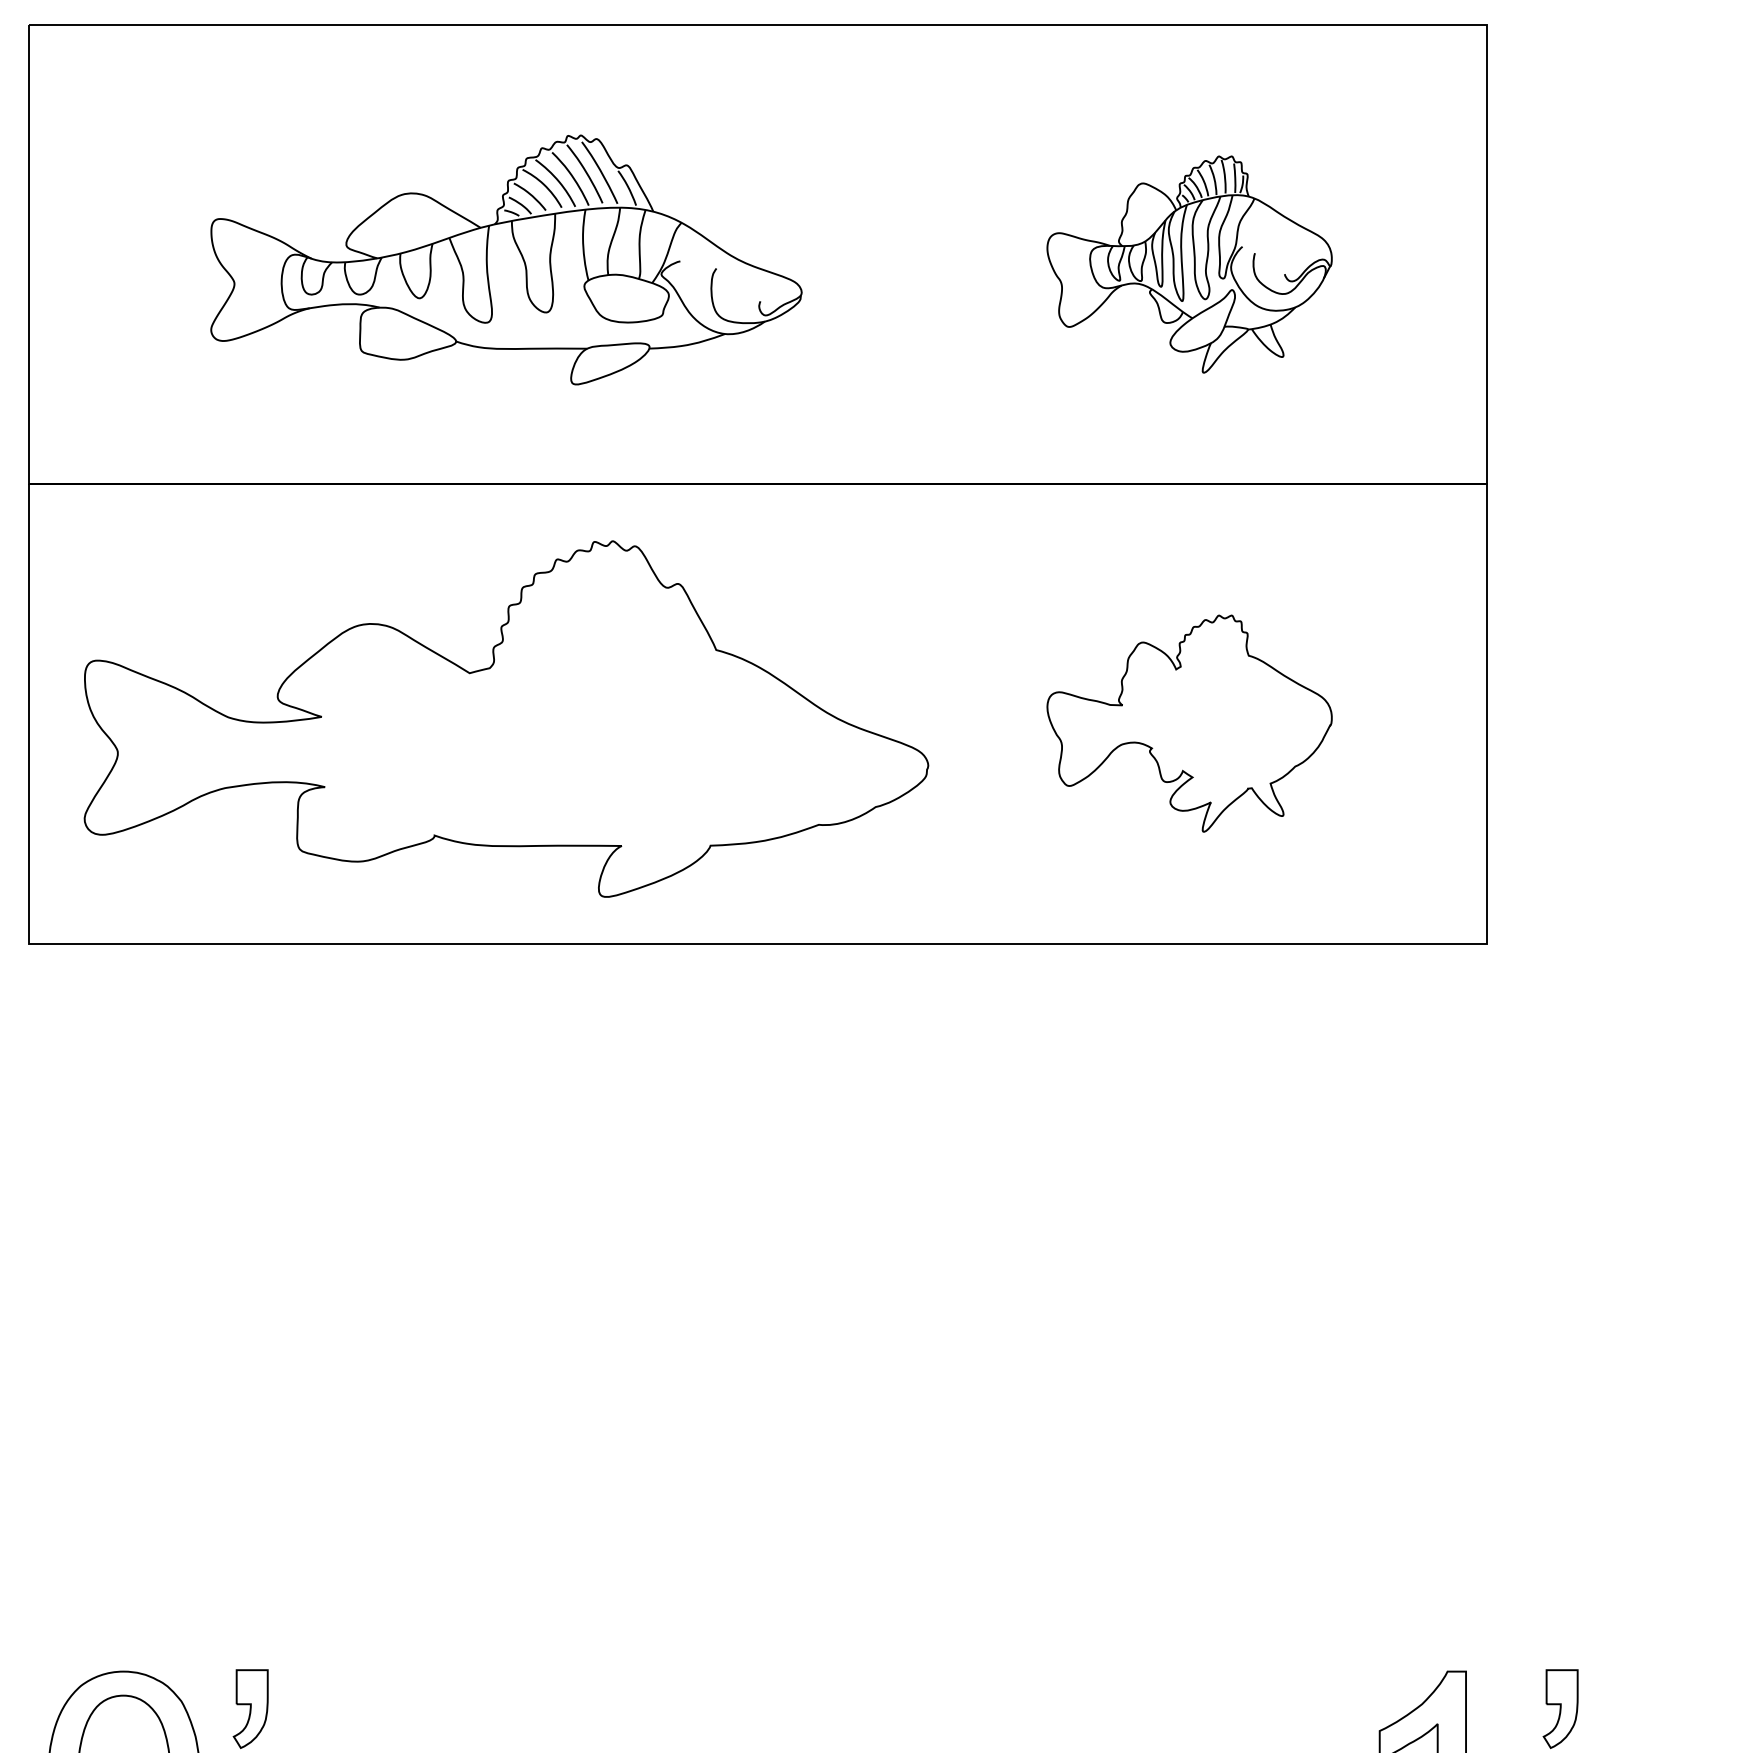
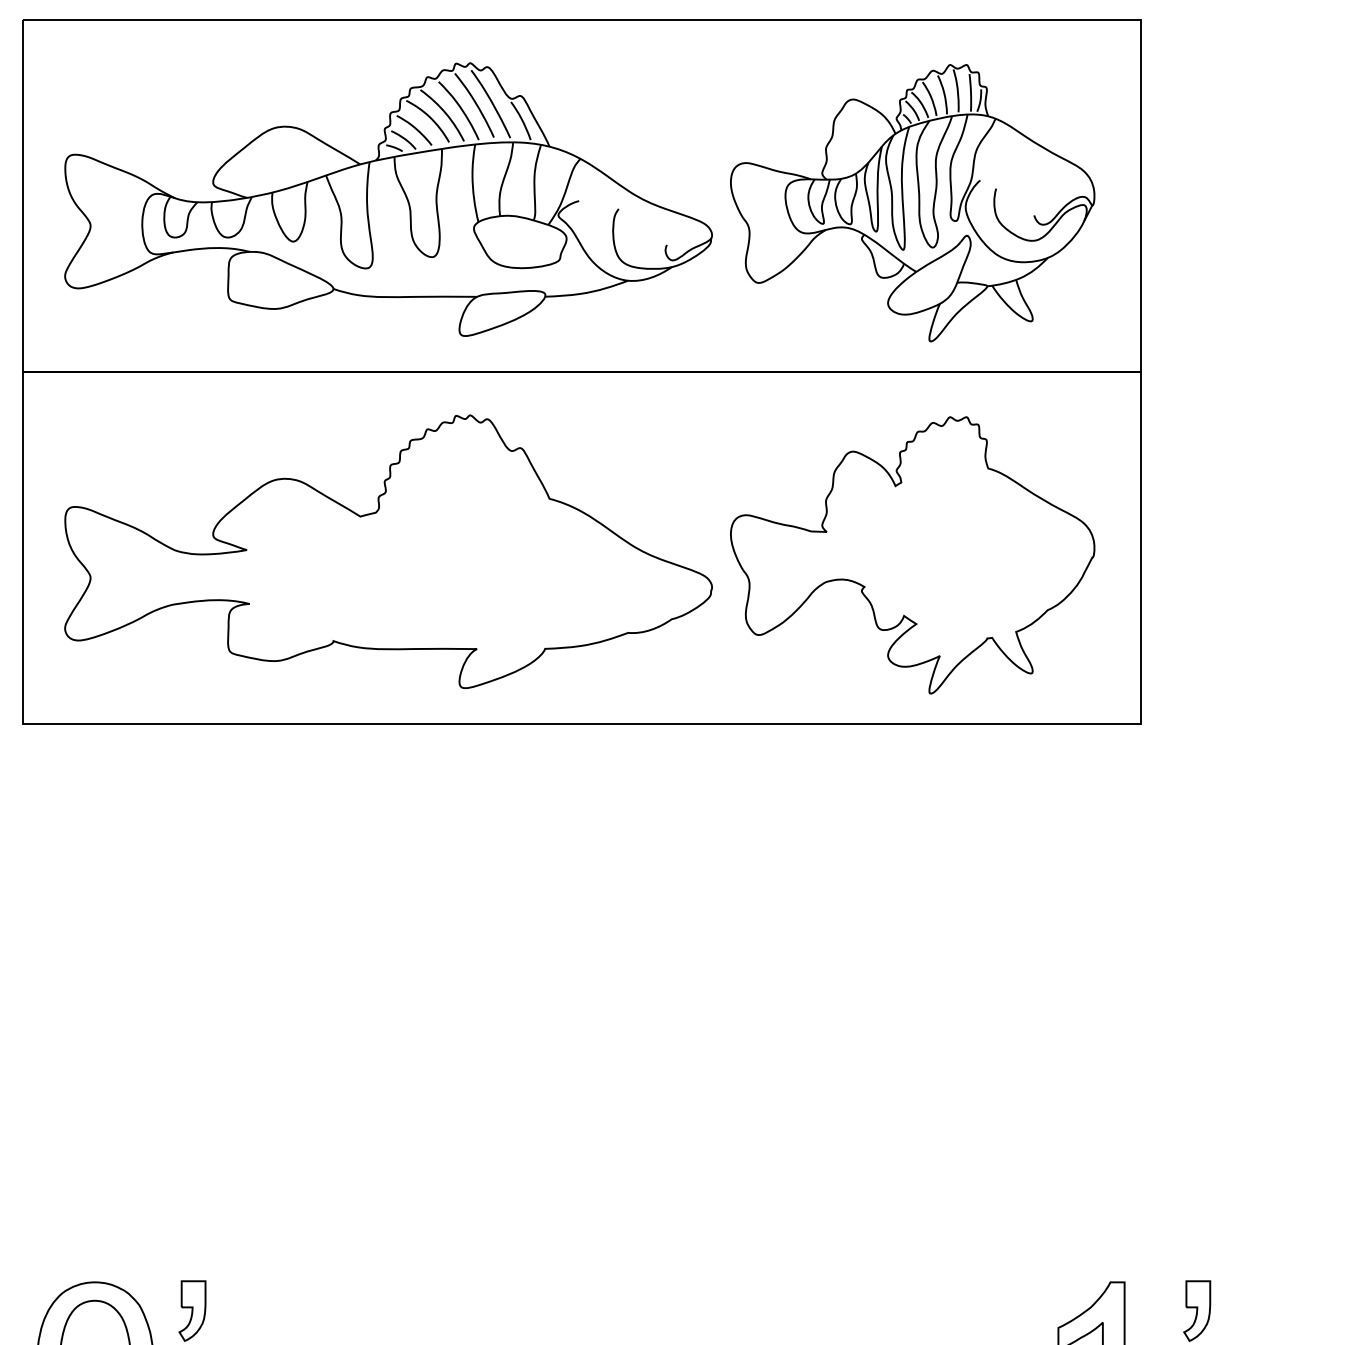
part: (506, 259) -> (388, 199), size x1.43
part: (1189, 264) -> (912, 203), size x1.67
part: (1189, 723) -> (912, 555), size x1.67

